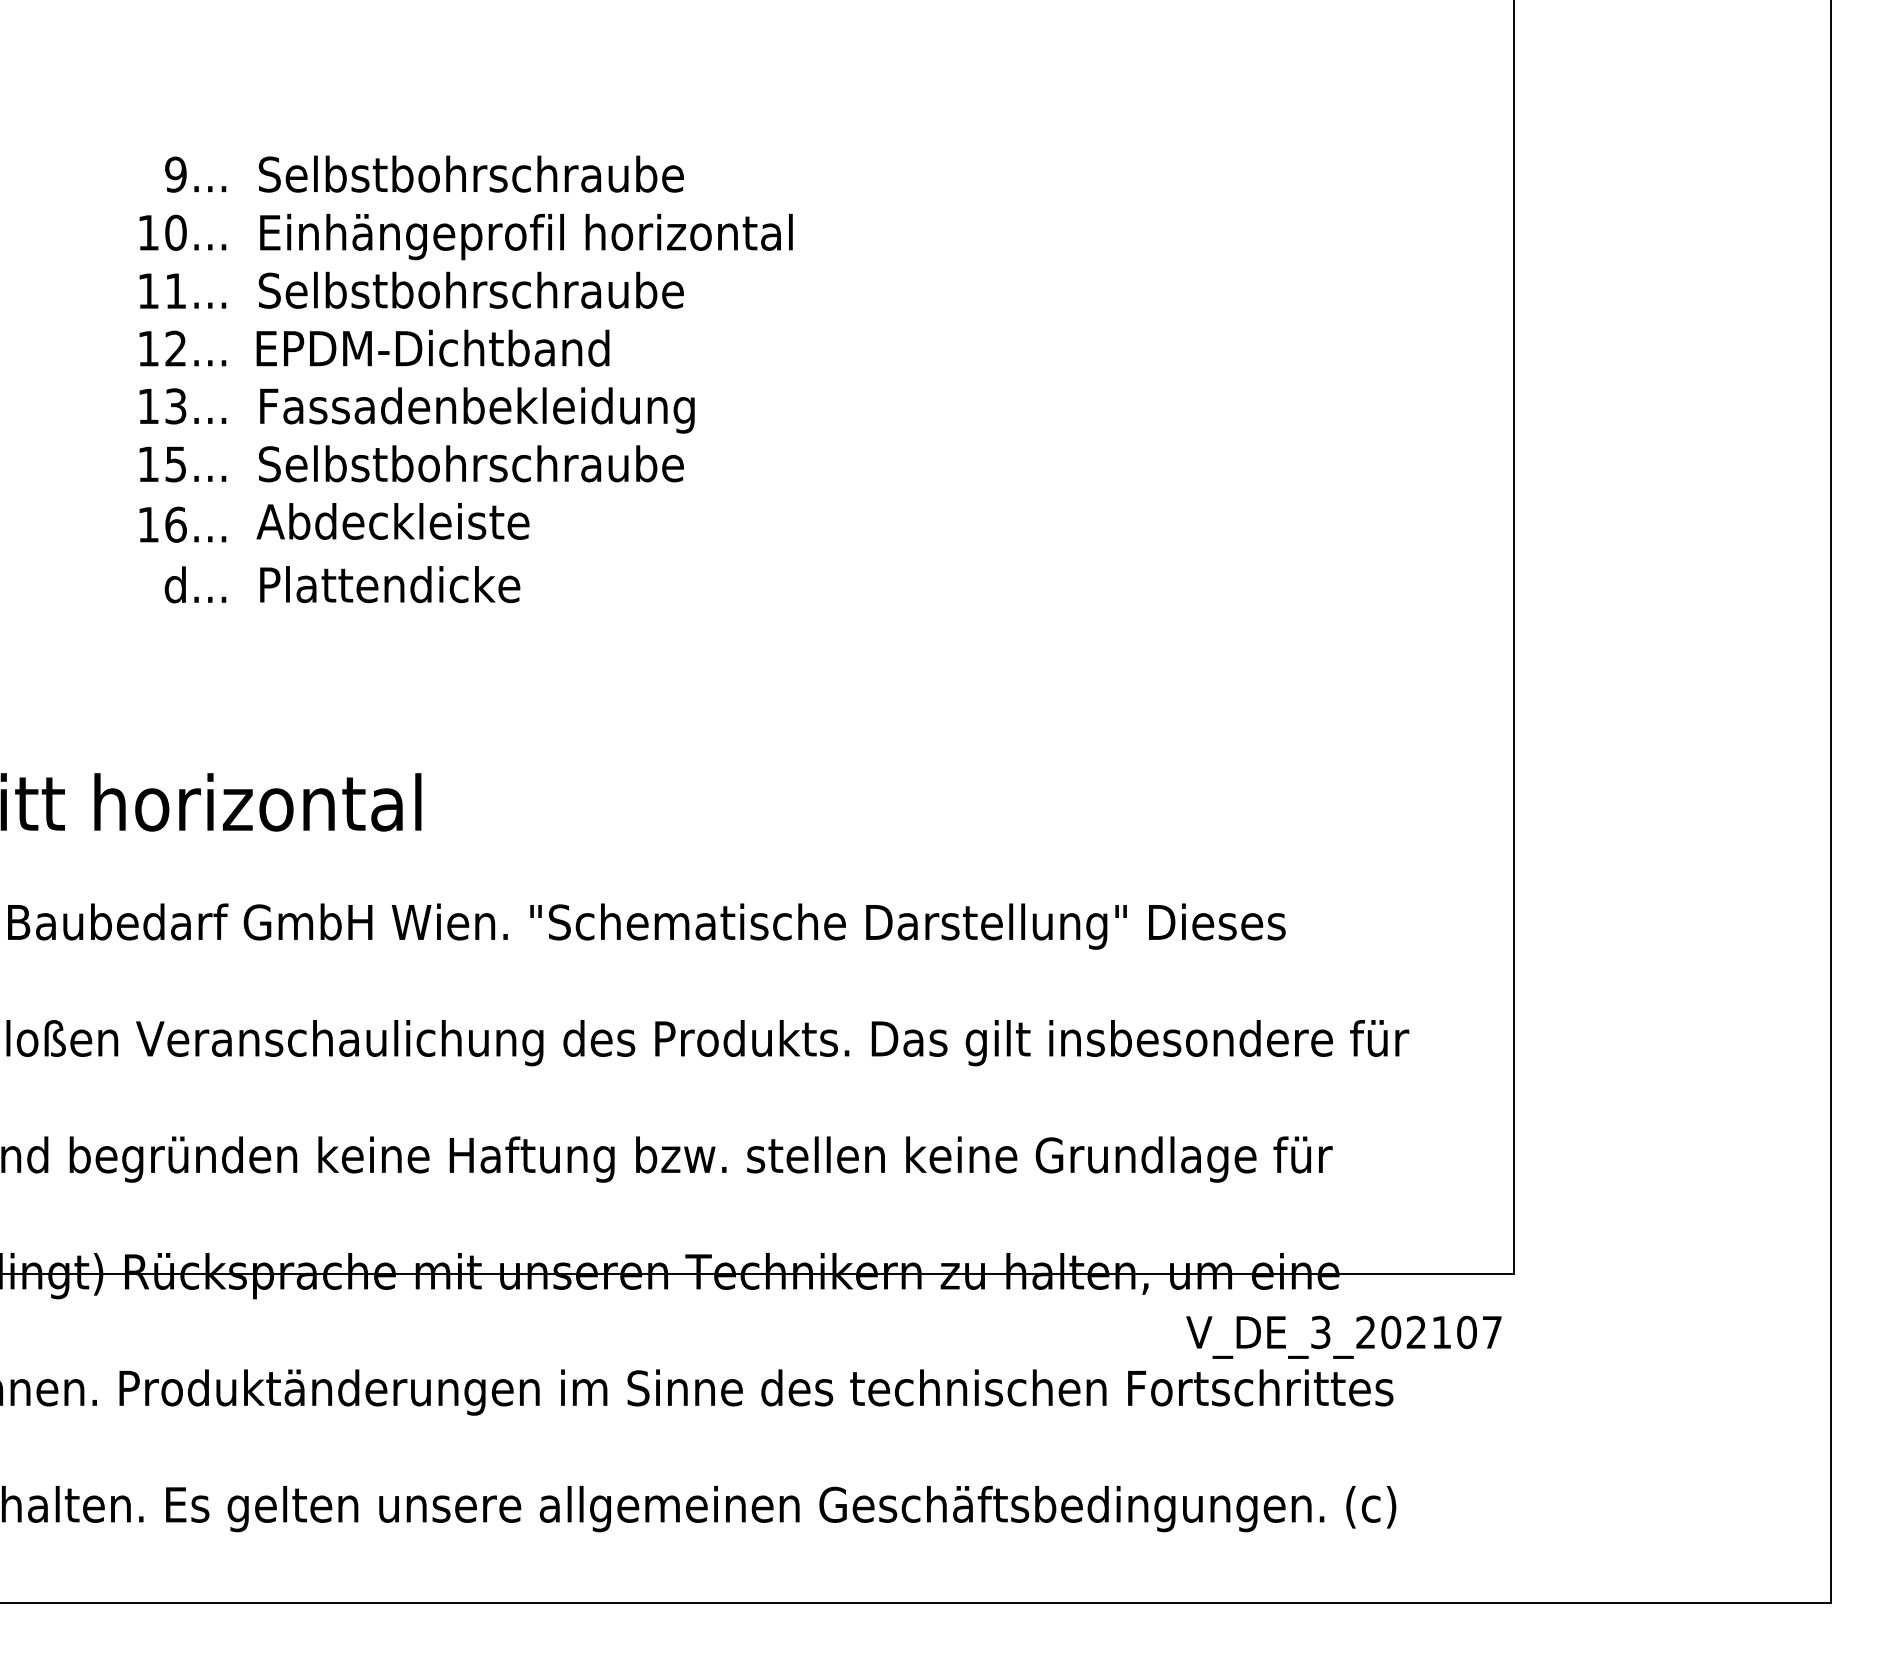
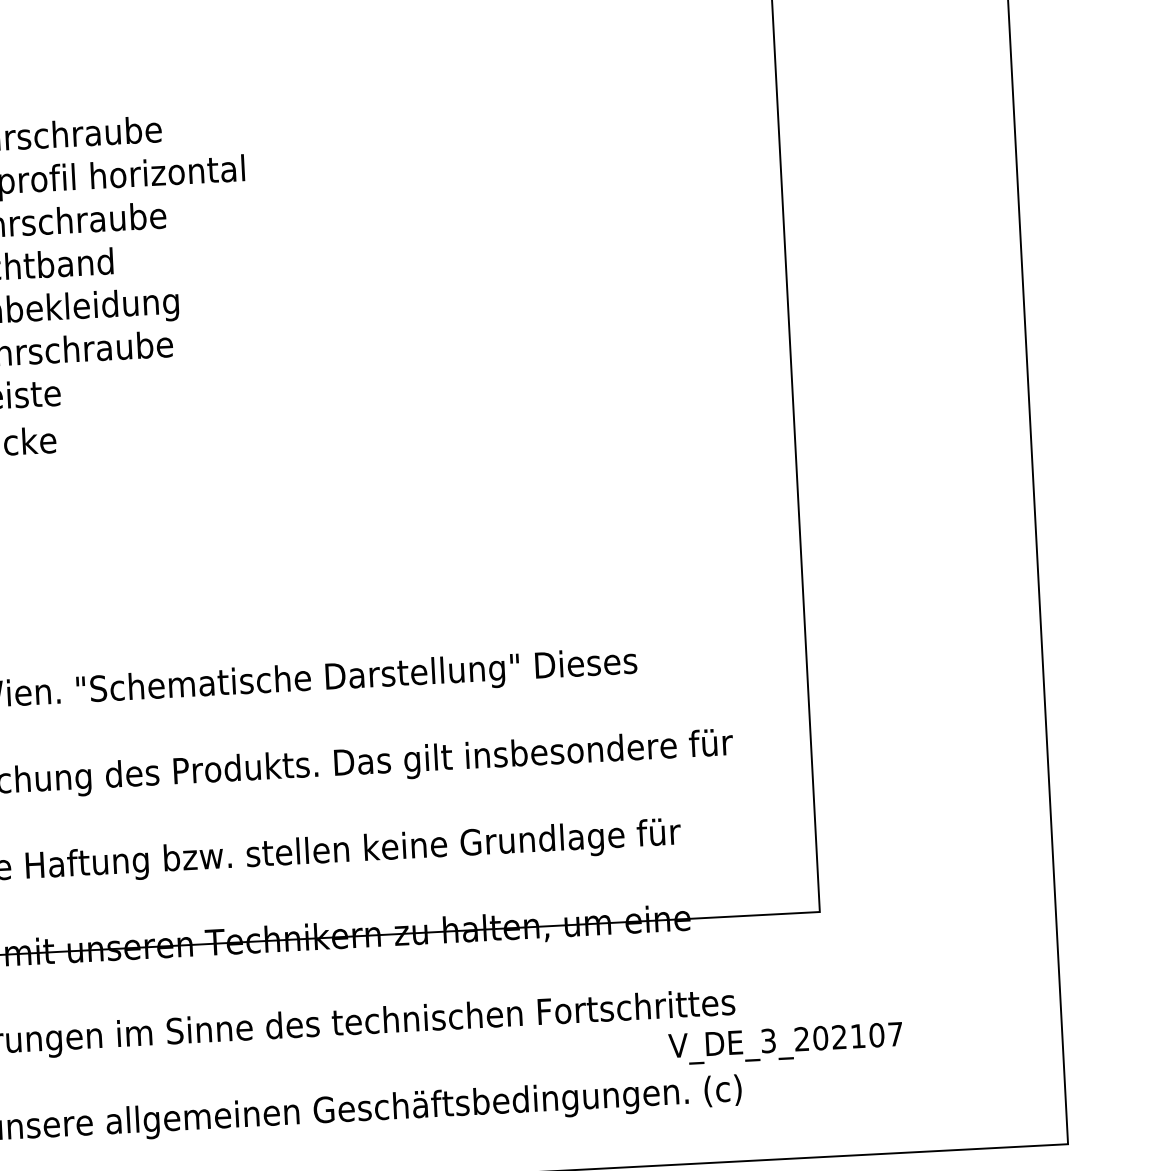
text: (1343, 1336) -> (785, 1043), moved

